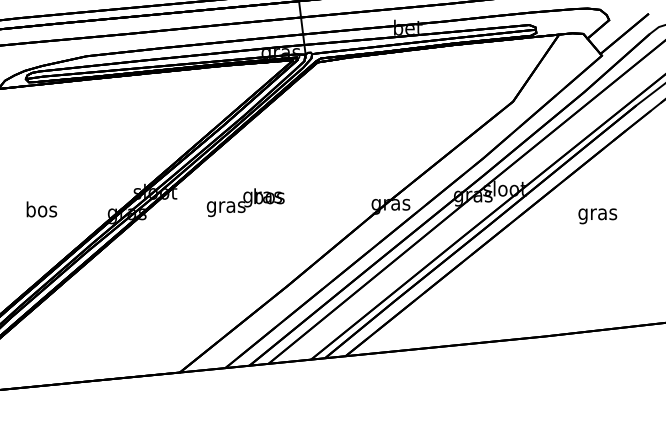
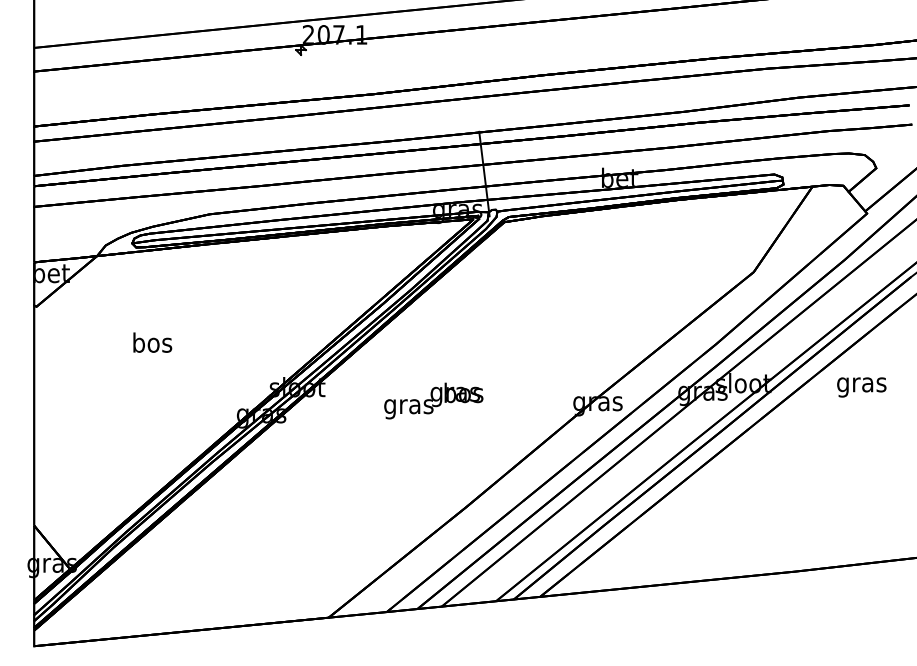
text: (245, 202) -> (433, 400), moved
text: (41, 209) -> (152, 342), moved
text: (597, 216) -> (861, 387), moved

